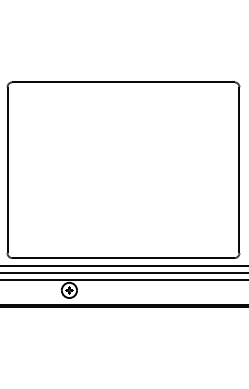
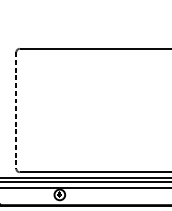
line: (7, 170) -> (16, 110), solid -> dashed

